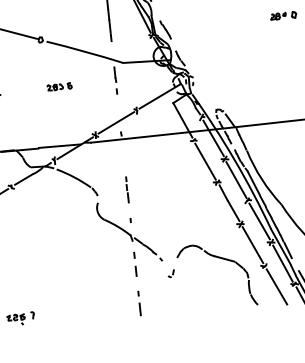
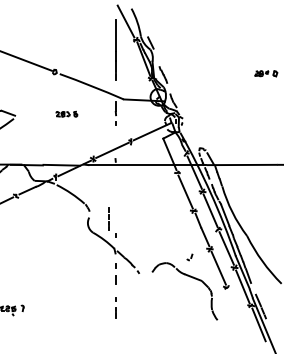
line: (127, 189) -> (108, 218), moved
part: (170, 273) -> (189, 257), moved
line: (276, 287) -> (235, 306), removed

